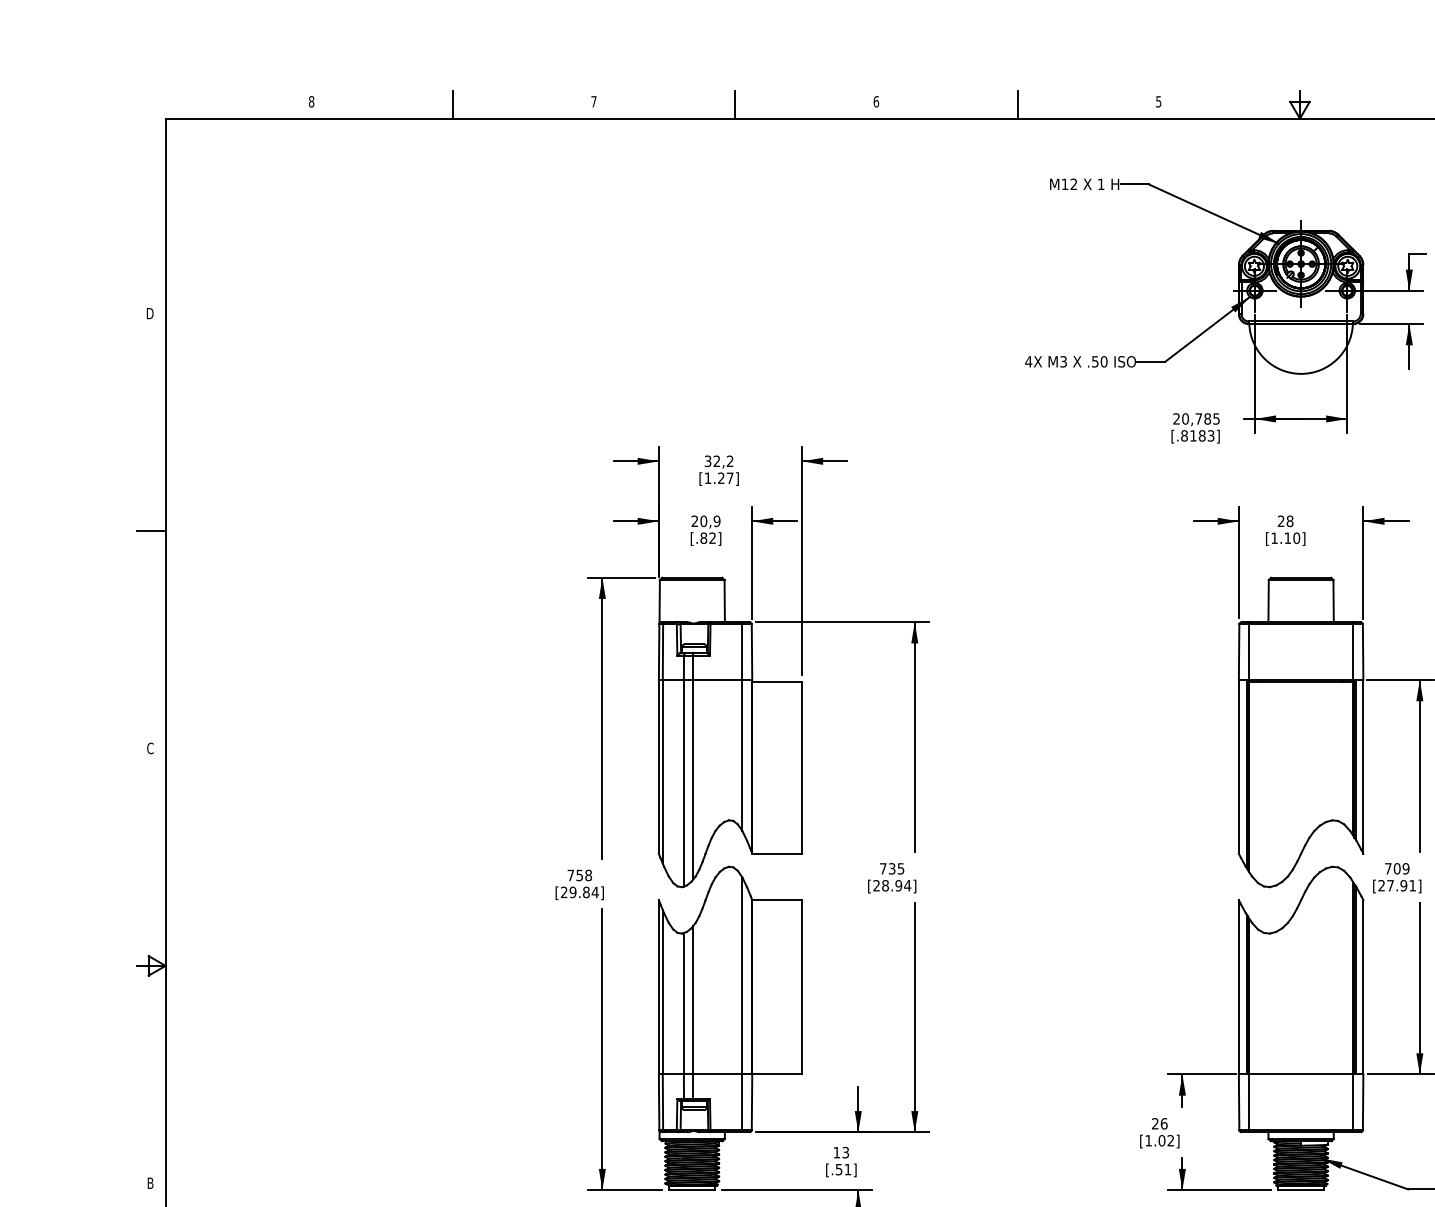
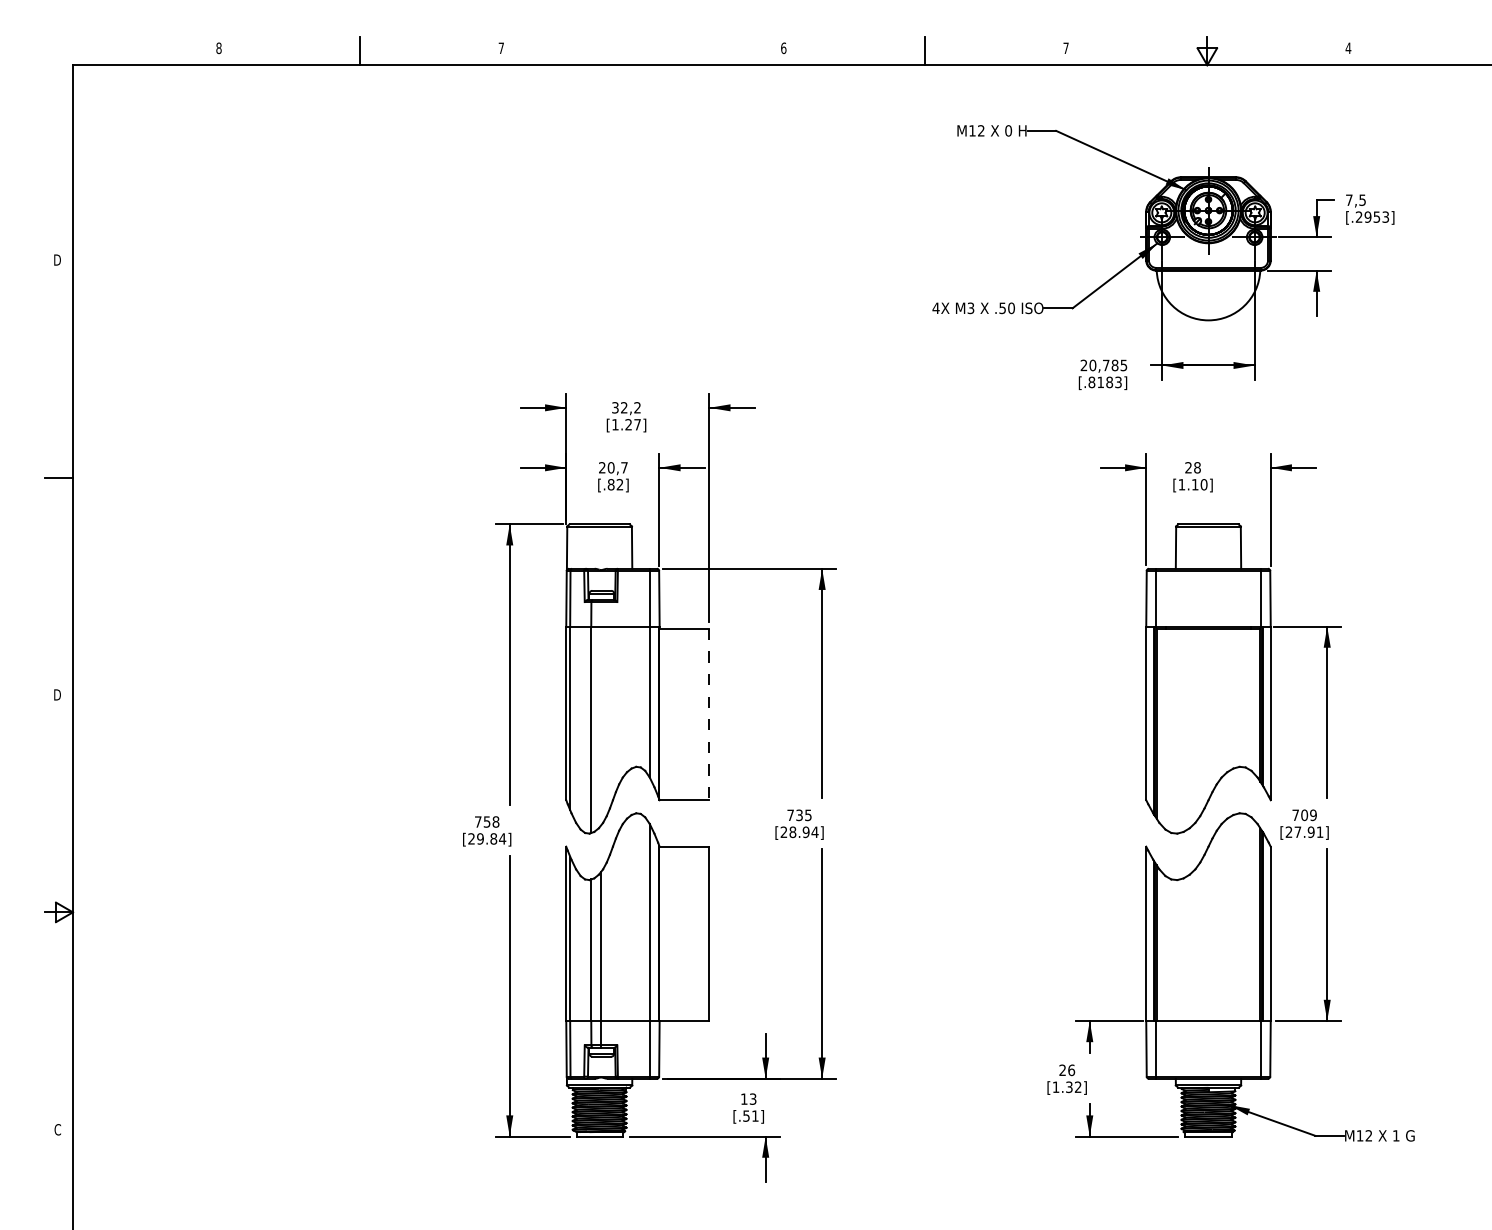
text: (1158, 102) -> (1065, 48), 5 -> 7
line: (735, 105) -> (642, 51), removed
text: (1101, 184) -> (1008, 130), 1 -> 0
text: (717, 521) -> (624, 467), 20,9 -> 20,7
text: (150, 748) -> (57, 694), C -> D
line: (693, 766) -> (600, 712), removed
line: (802, 768) -> (709, 714), solid -> dashed
text: (1162, 1140) -> (1069, 1086), [1.02] -> [1.32]
text: (150, 1183) -> (57, 1129), B -> C

